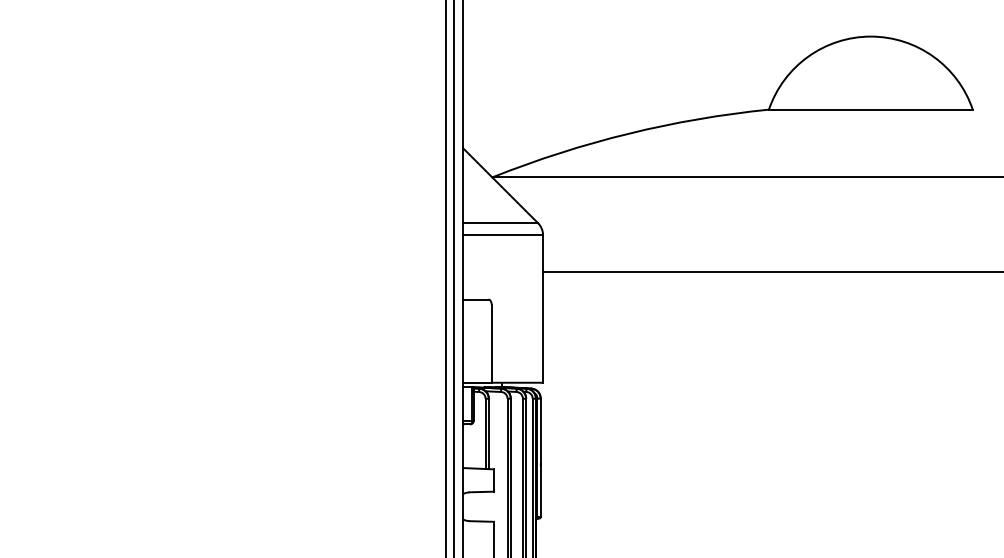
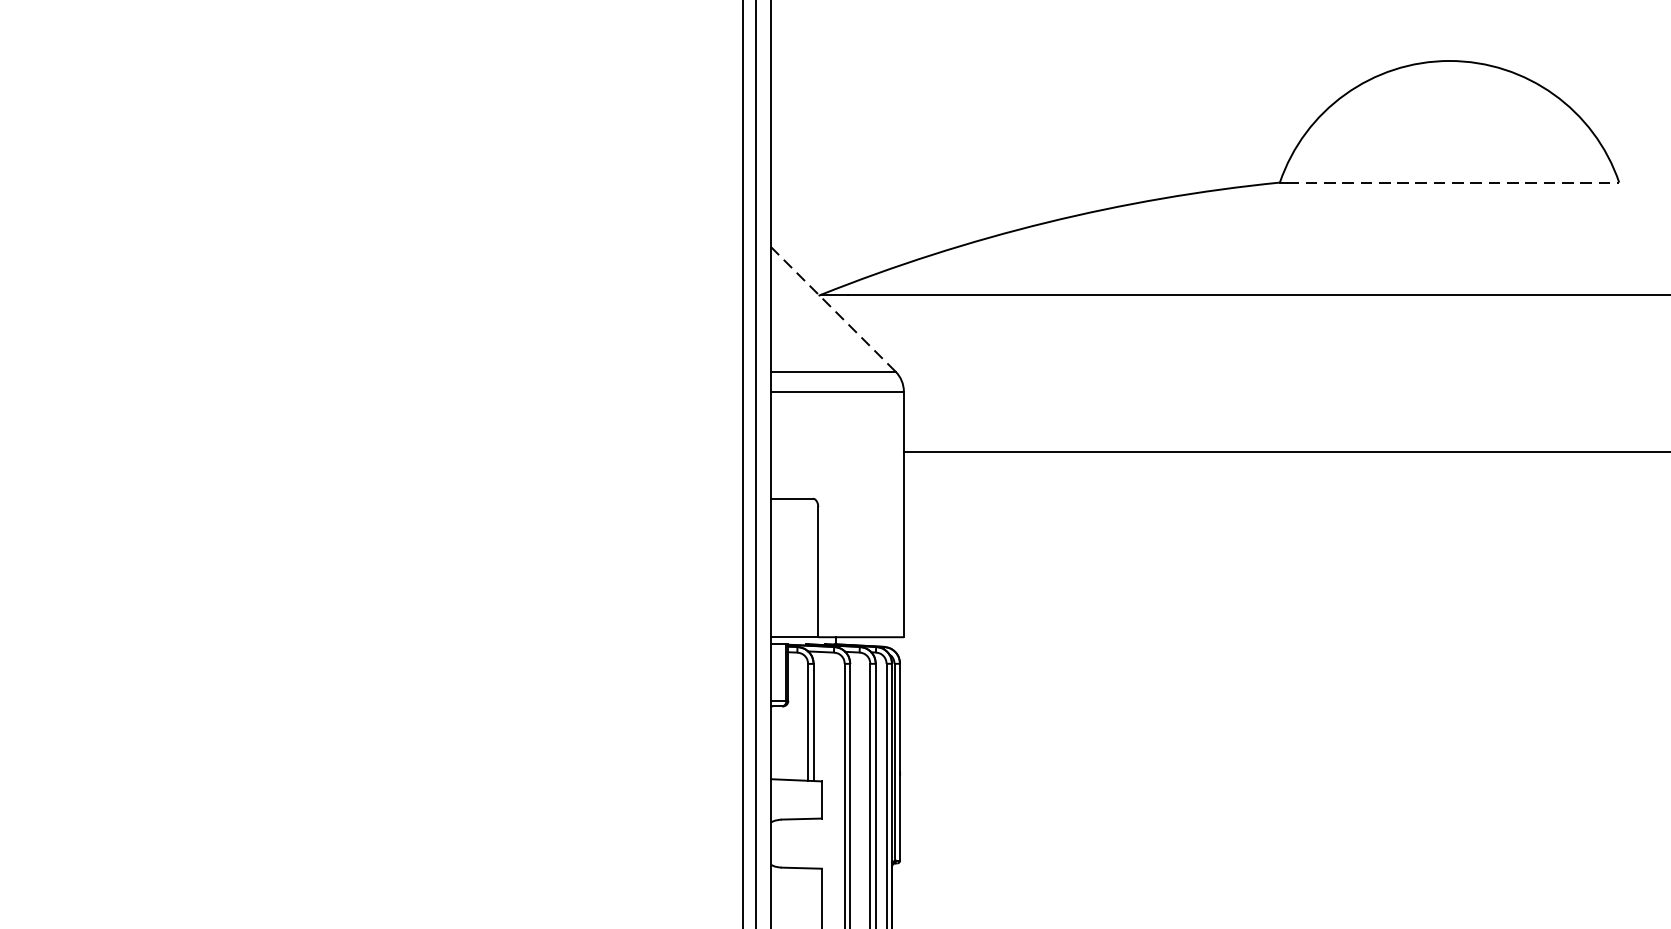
line: (873, 109) -> (1453, 182), solid -> dashed
line: (500, 185) -> (833, 308), solid -> dashed

